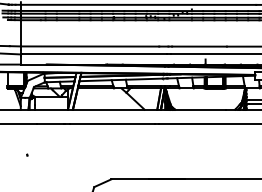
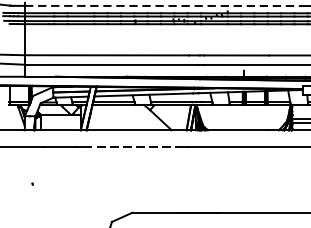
line: (138, 4) -> (164, 5), solid -> dashed
line: (112, 123) -> (133, 146), solid -> dashed

